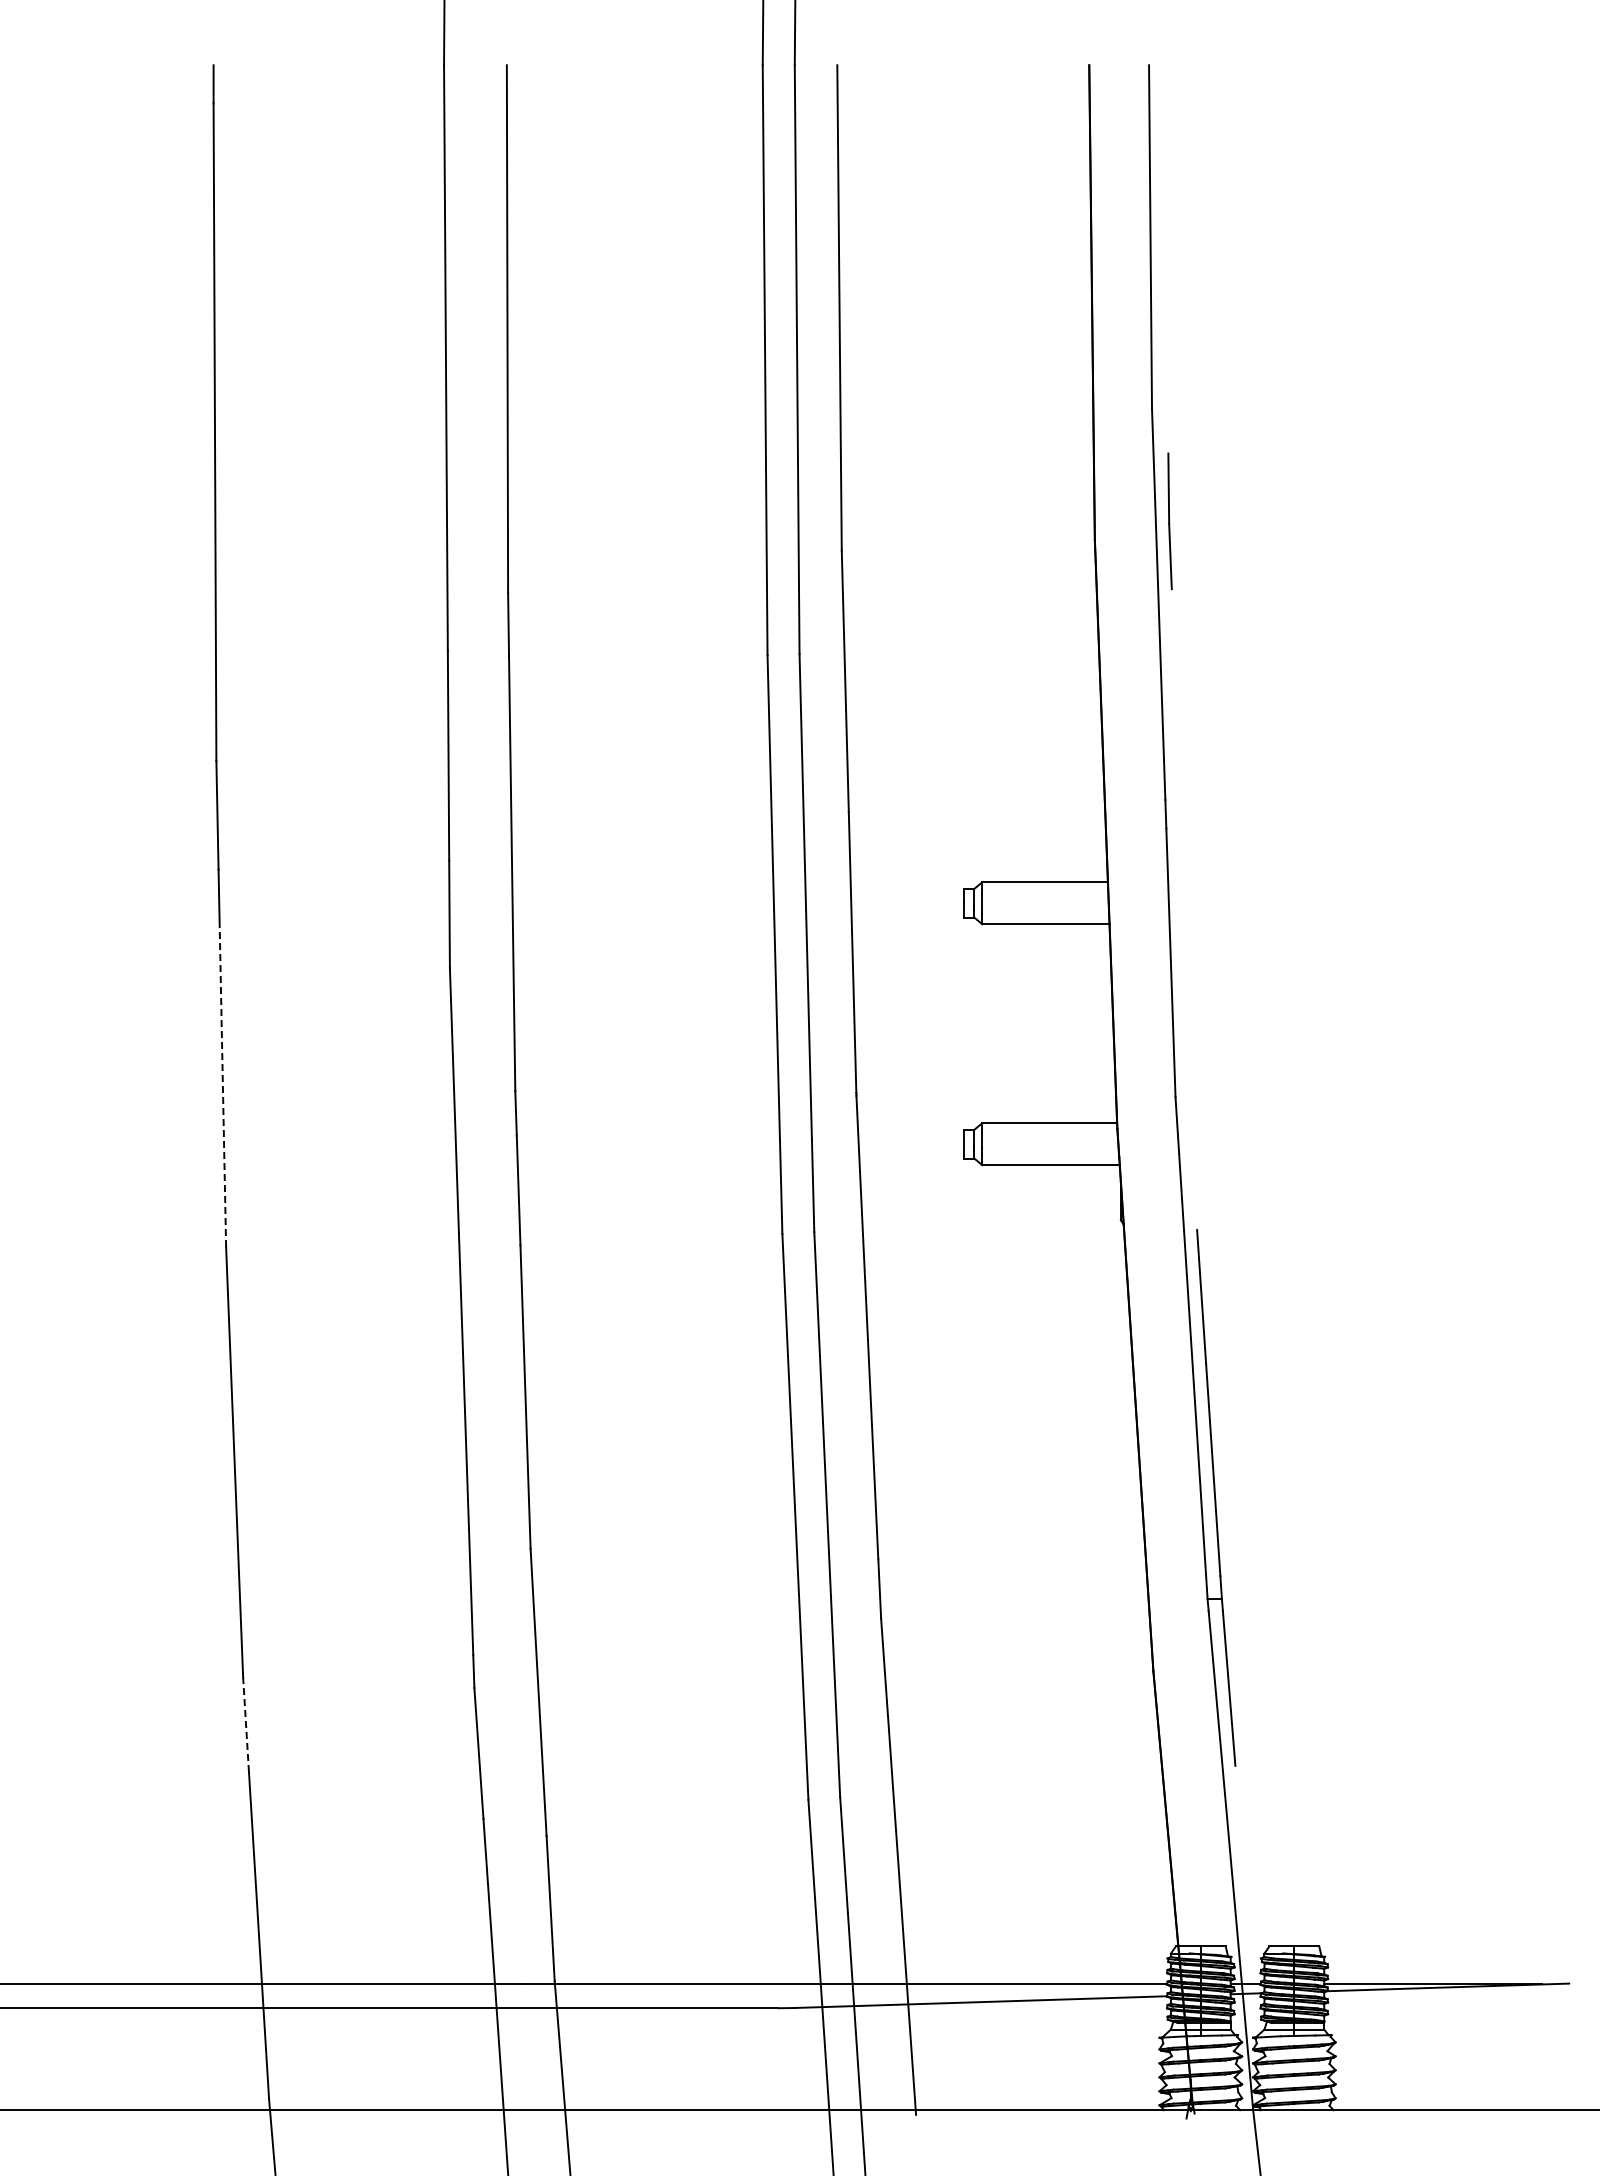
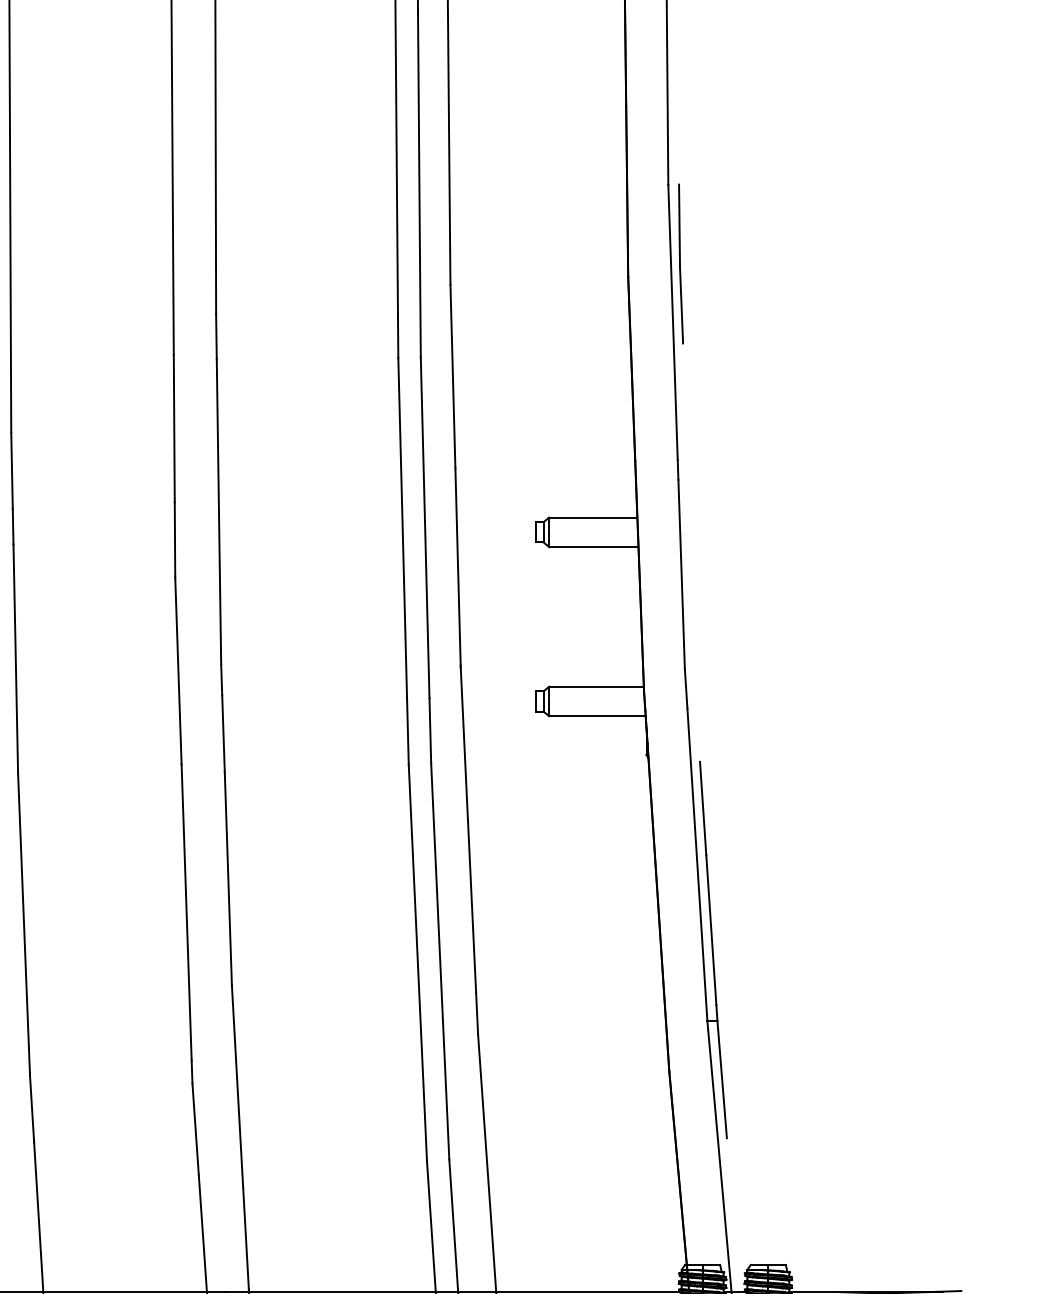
part: (1169, 521) -> (680, 264), size x1.67
line: (222, 1083) -> (15, 658), dashed -> solid
line: (246, 1724) -> (32, 1109), dashed -> solid

